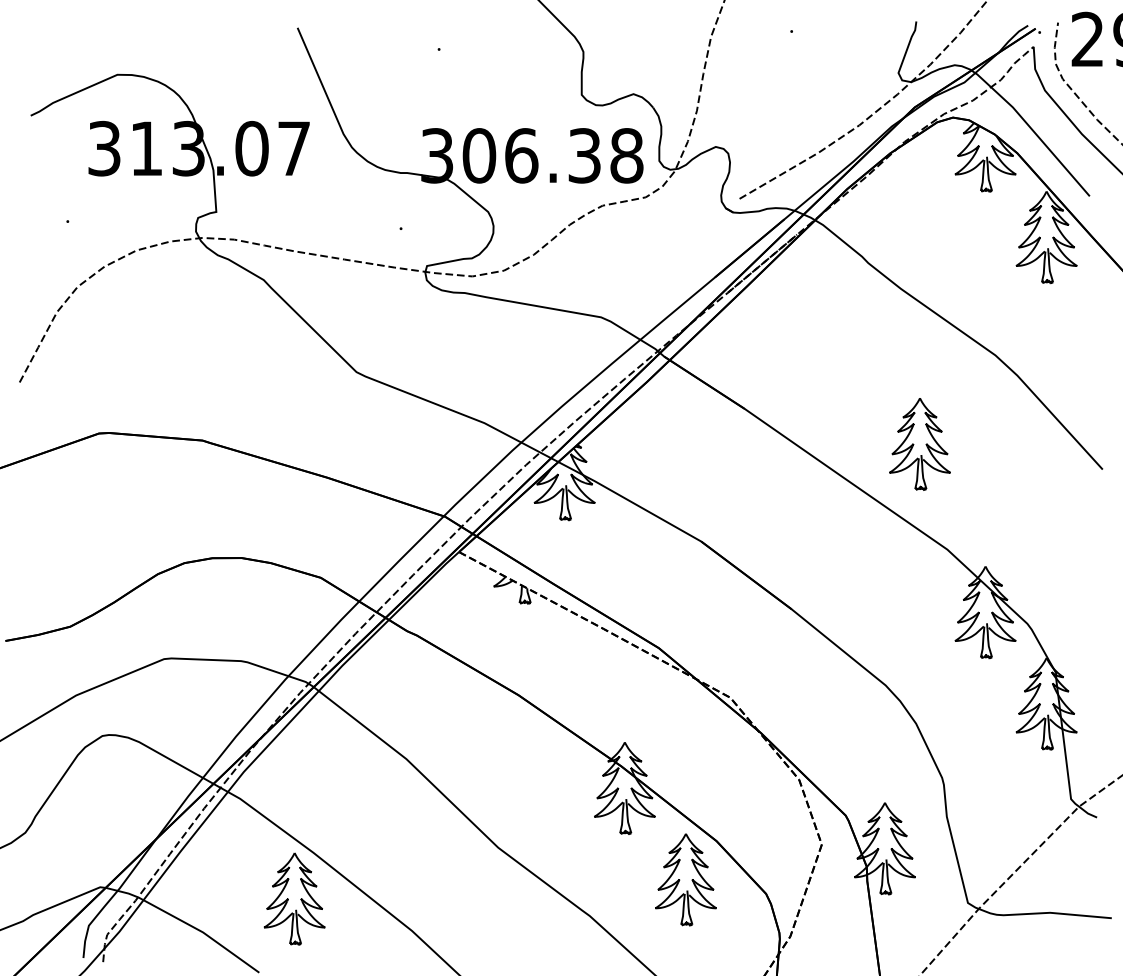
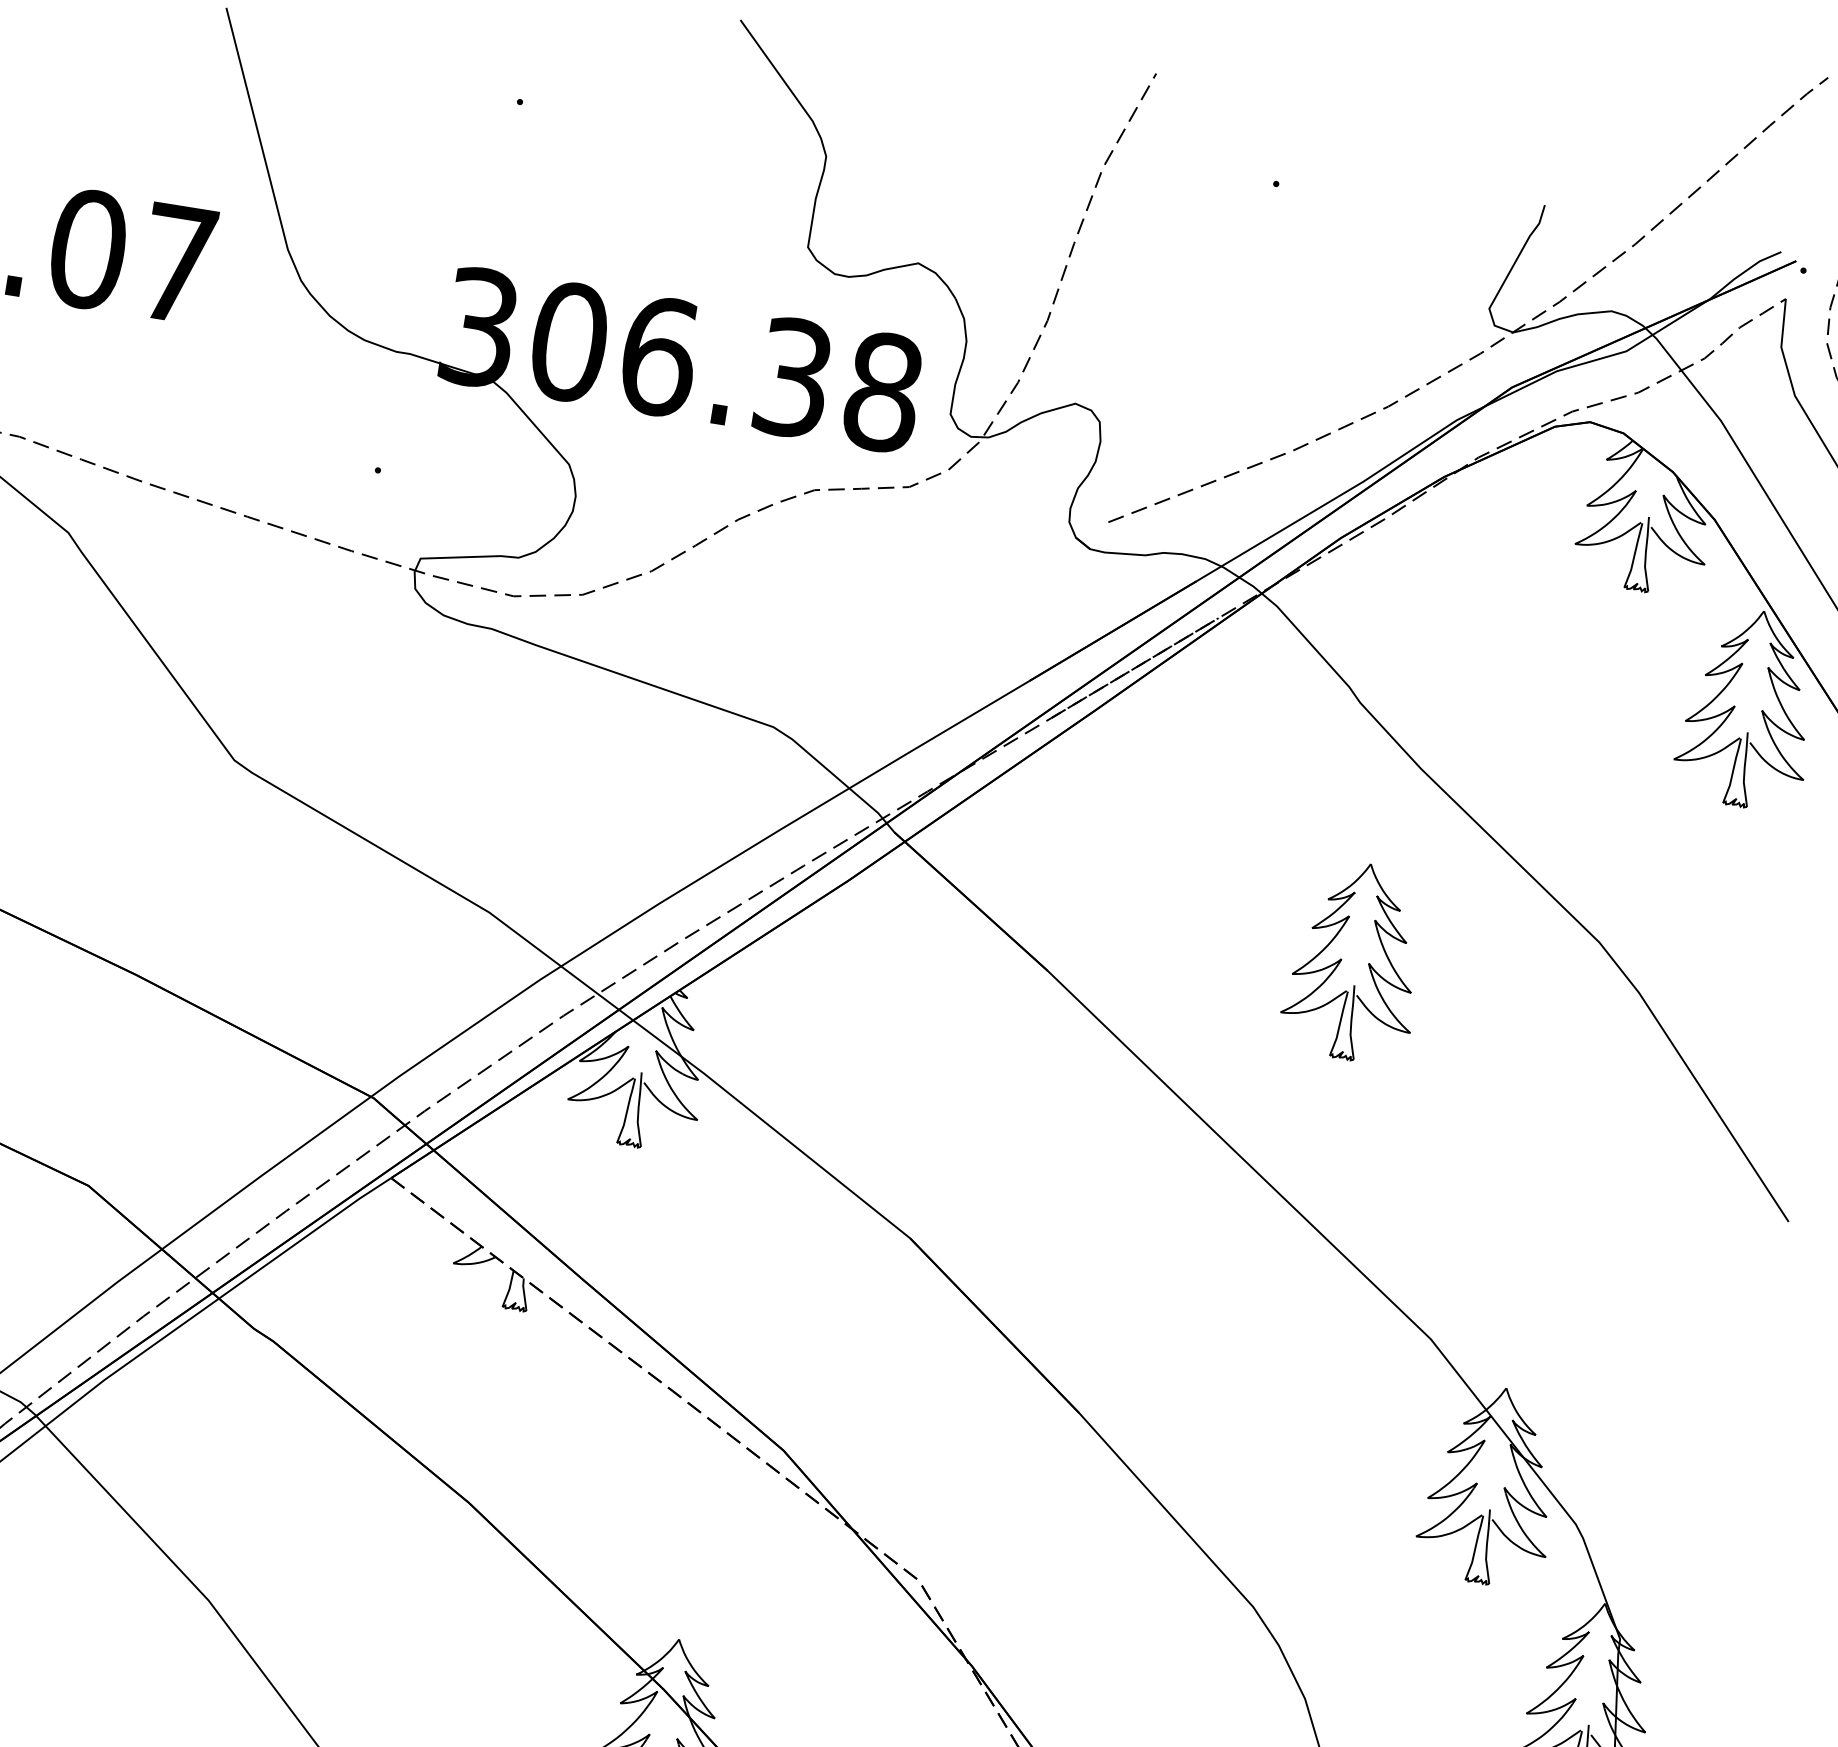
part: (919, 444) -> (1354, 962), moved

